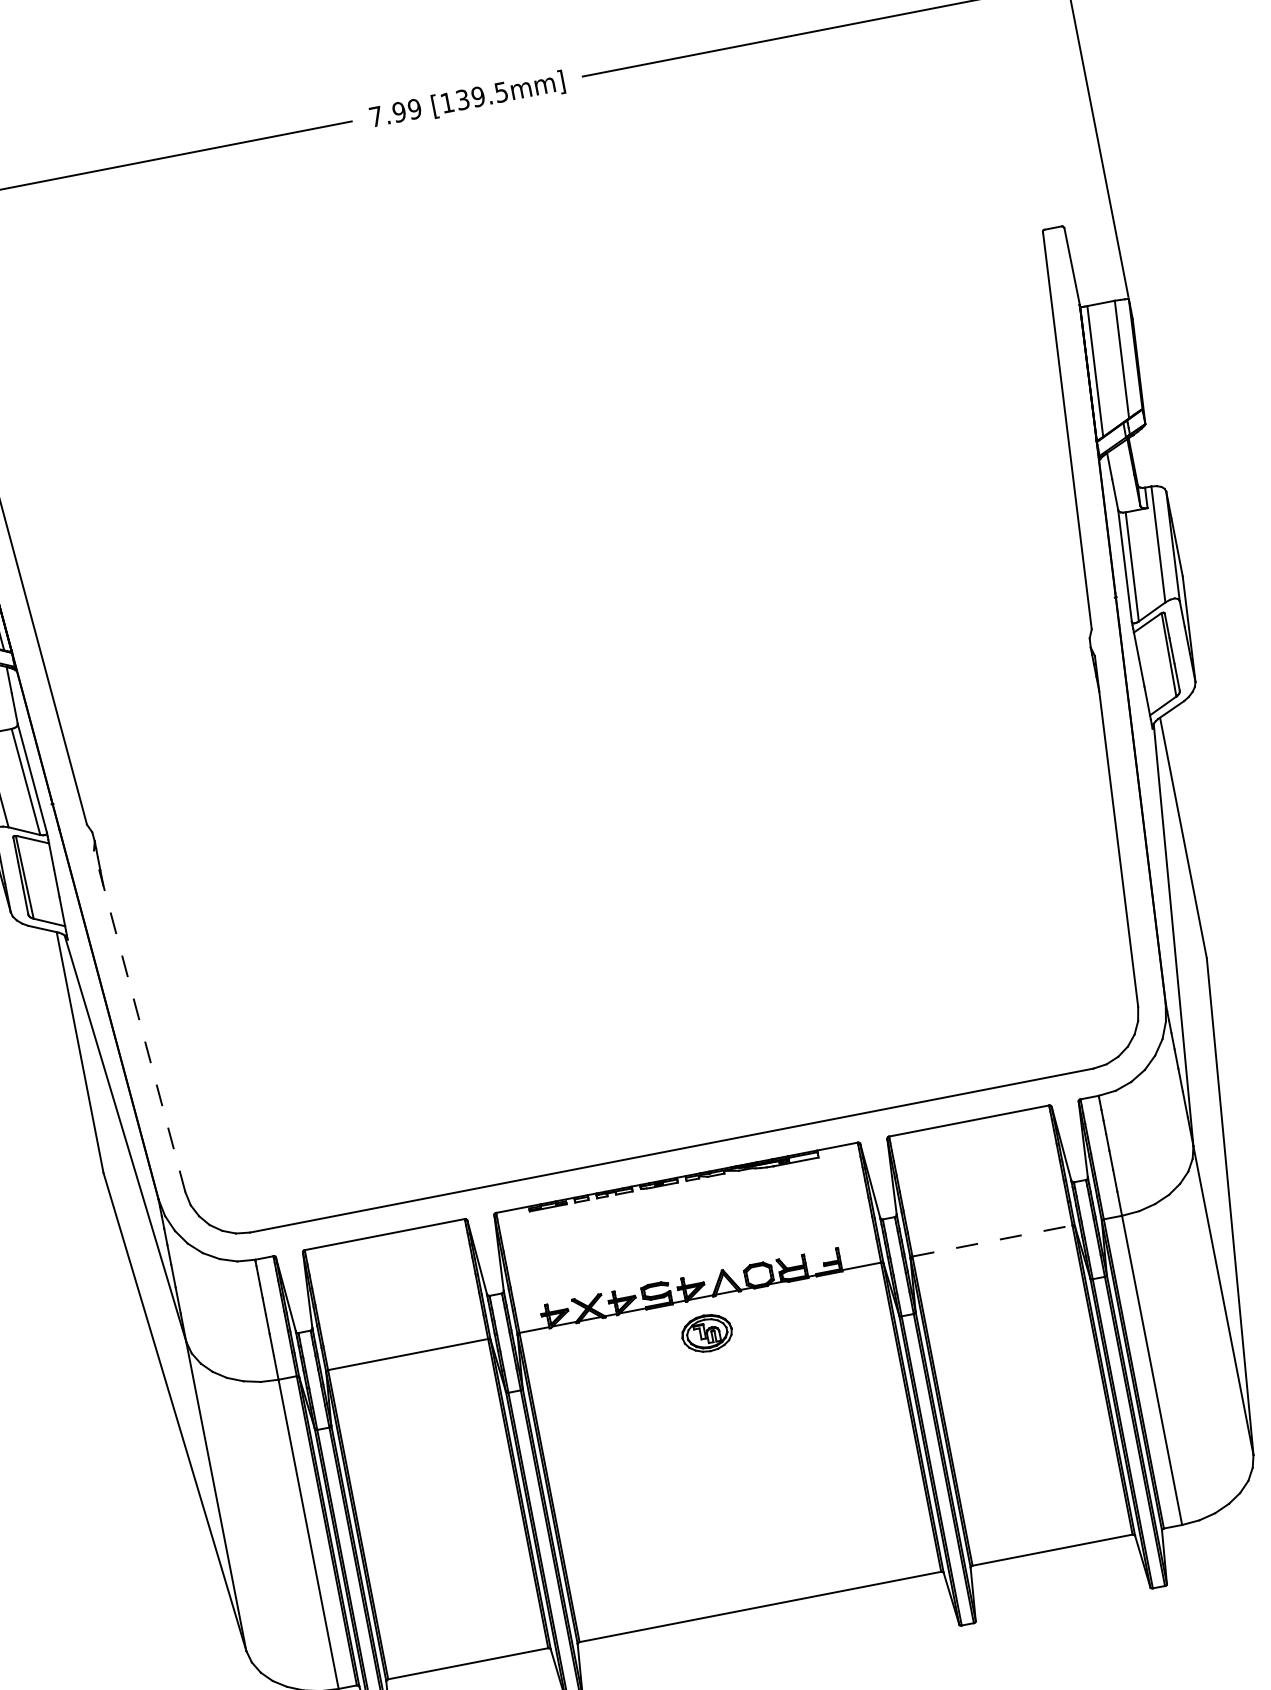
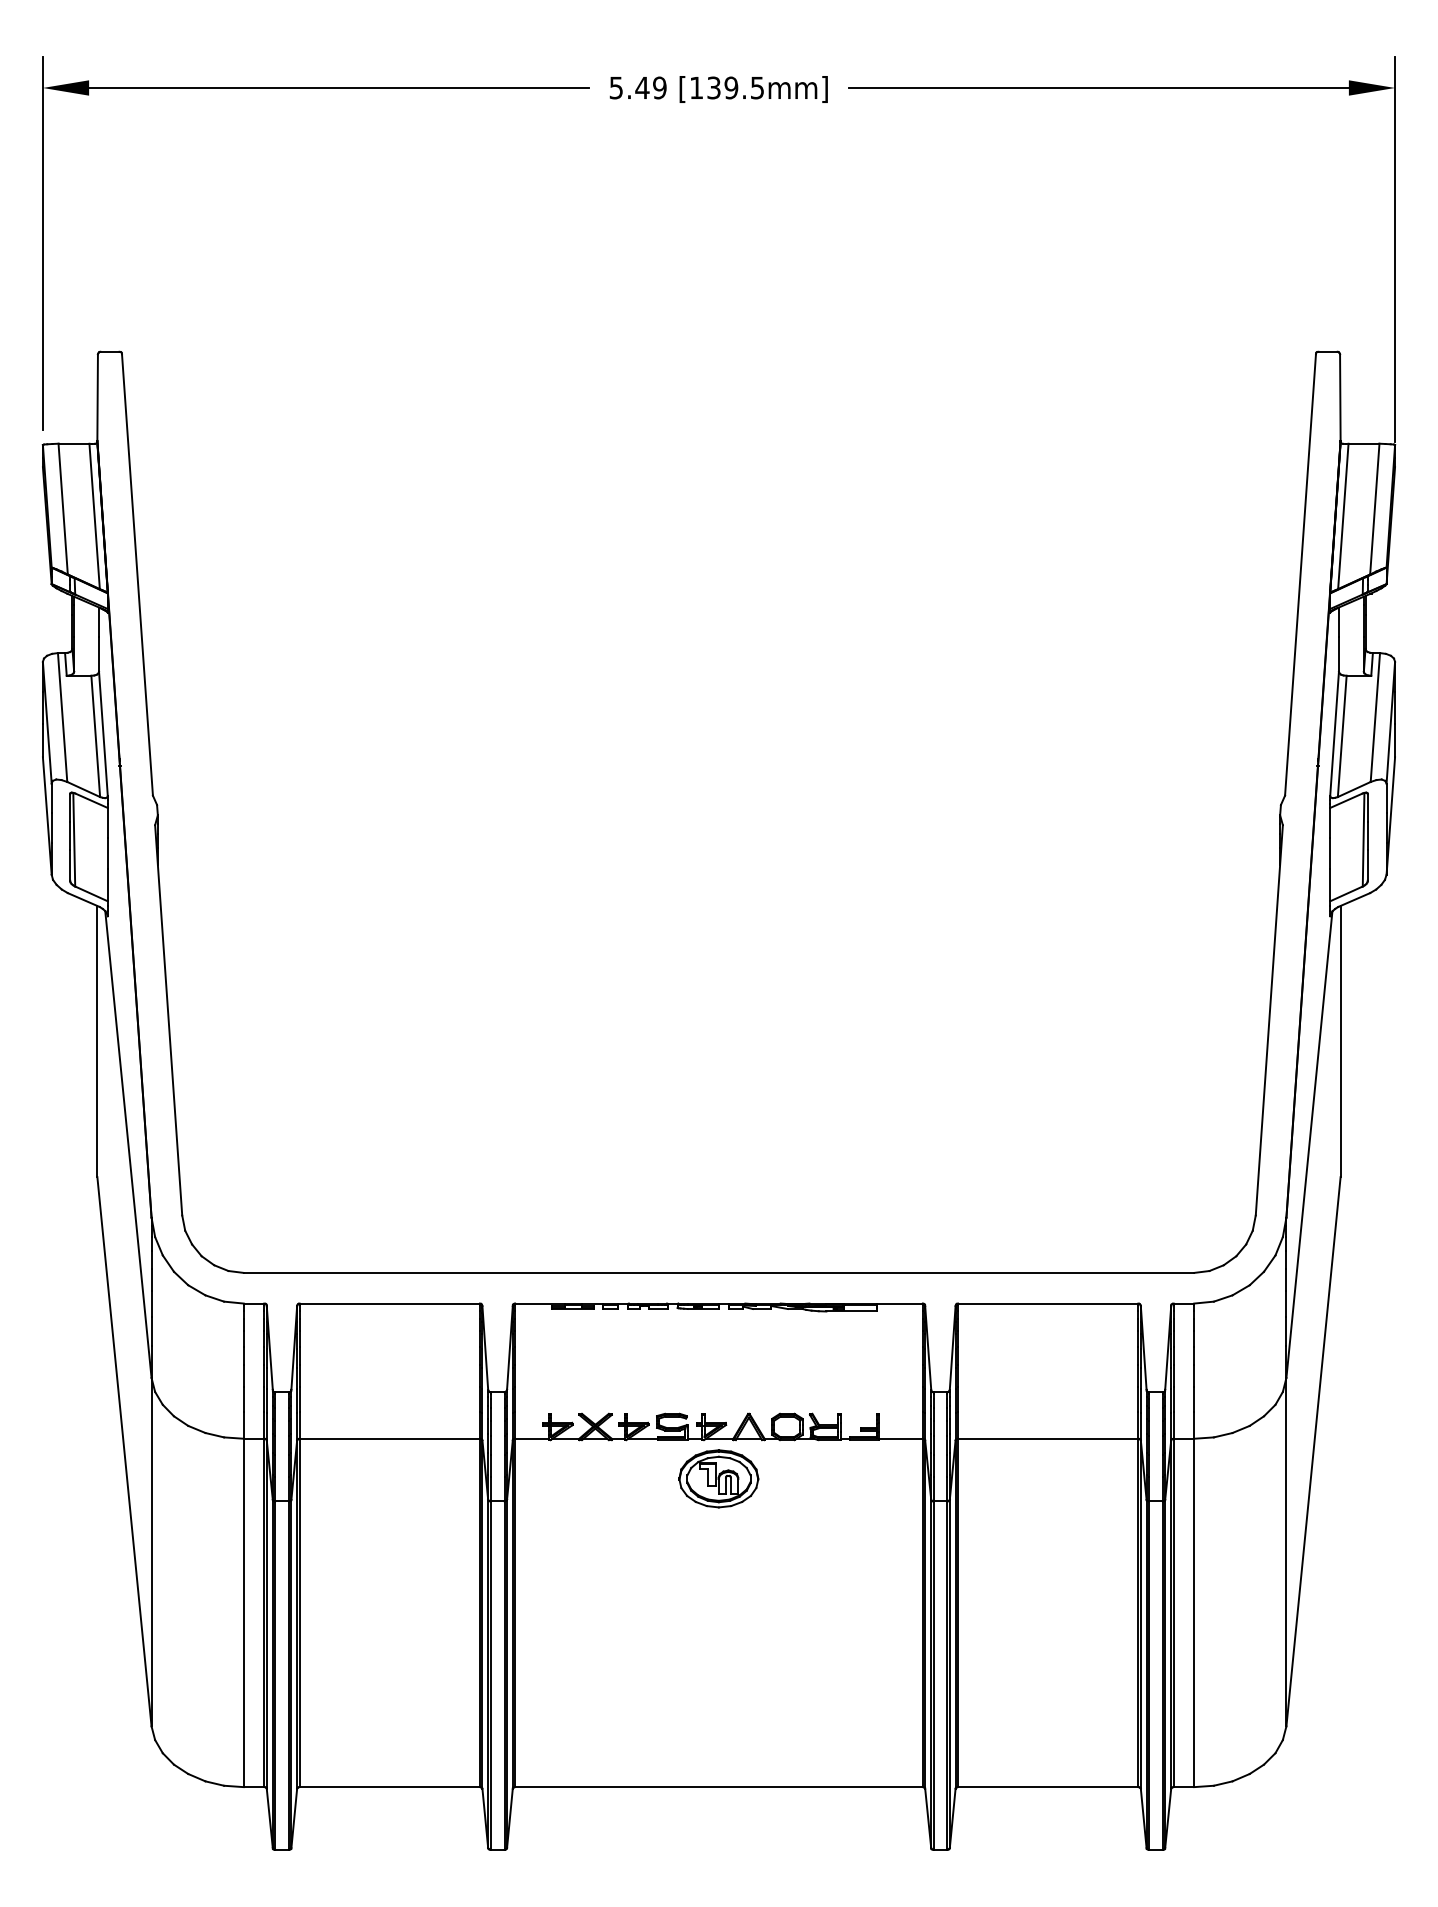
text: (387, 113) -> (629, 87), 7.99 -> 5.49
line: (139, 1021) -> (168, 1020), dashed -> solid
line: (992, 1240) -> (1048, 1438), dashed -> solid
part: (706, 1333) -> (718, 1478), size x1.43

